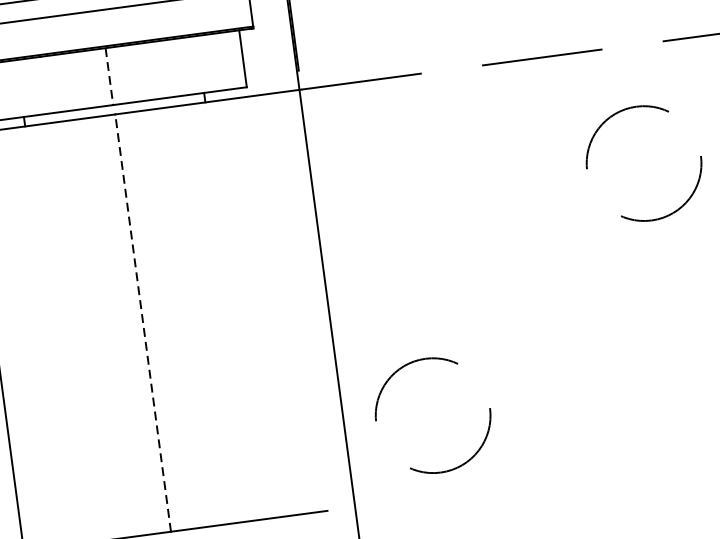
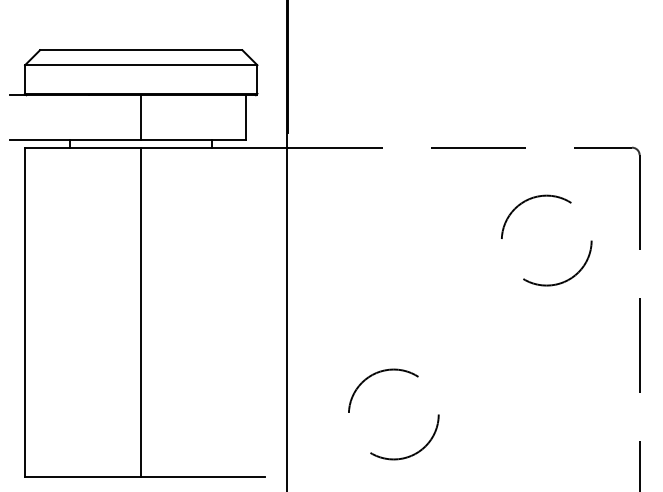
line: (109, 77) -> (140, 118), dashed -> solid
line: (143, 322) -> (141, 312), dashed -> solid
circle: (432, 415) -> (393, 414), moved

